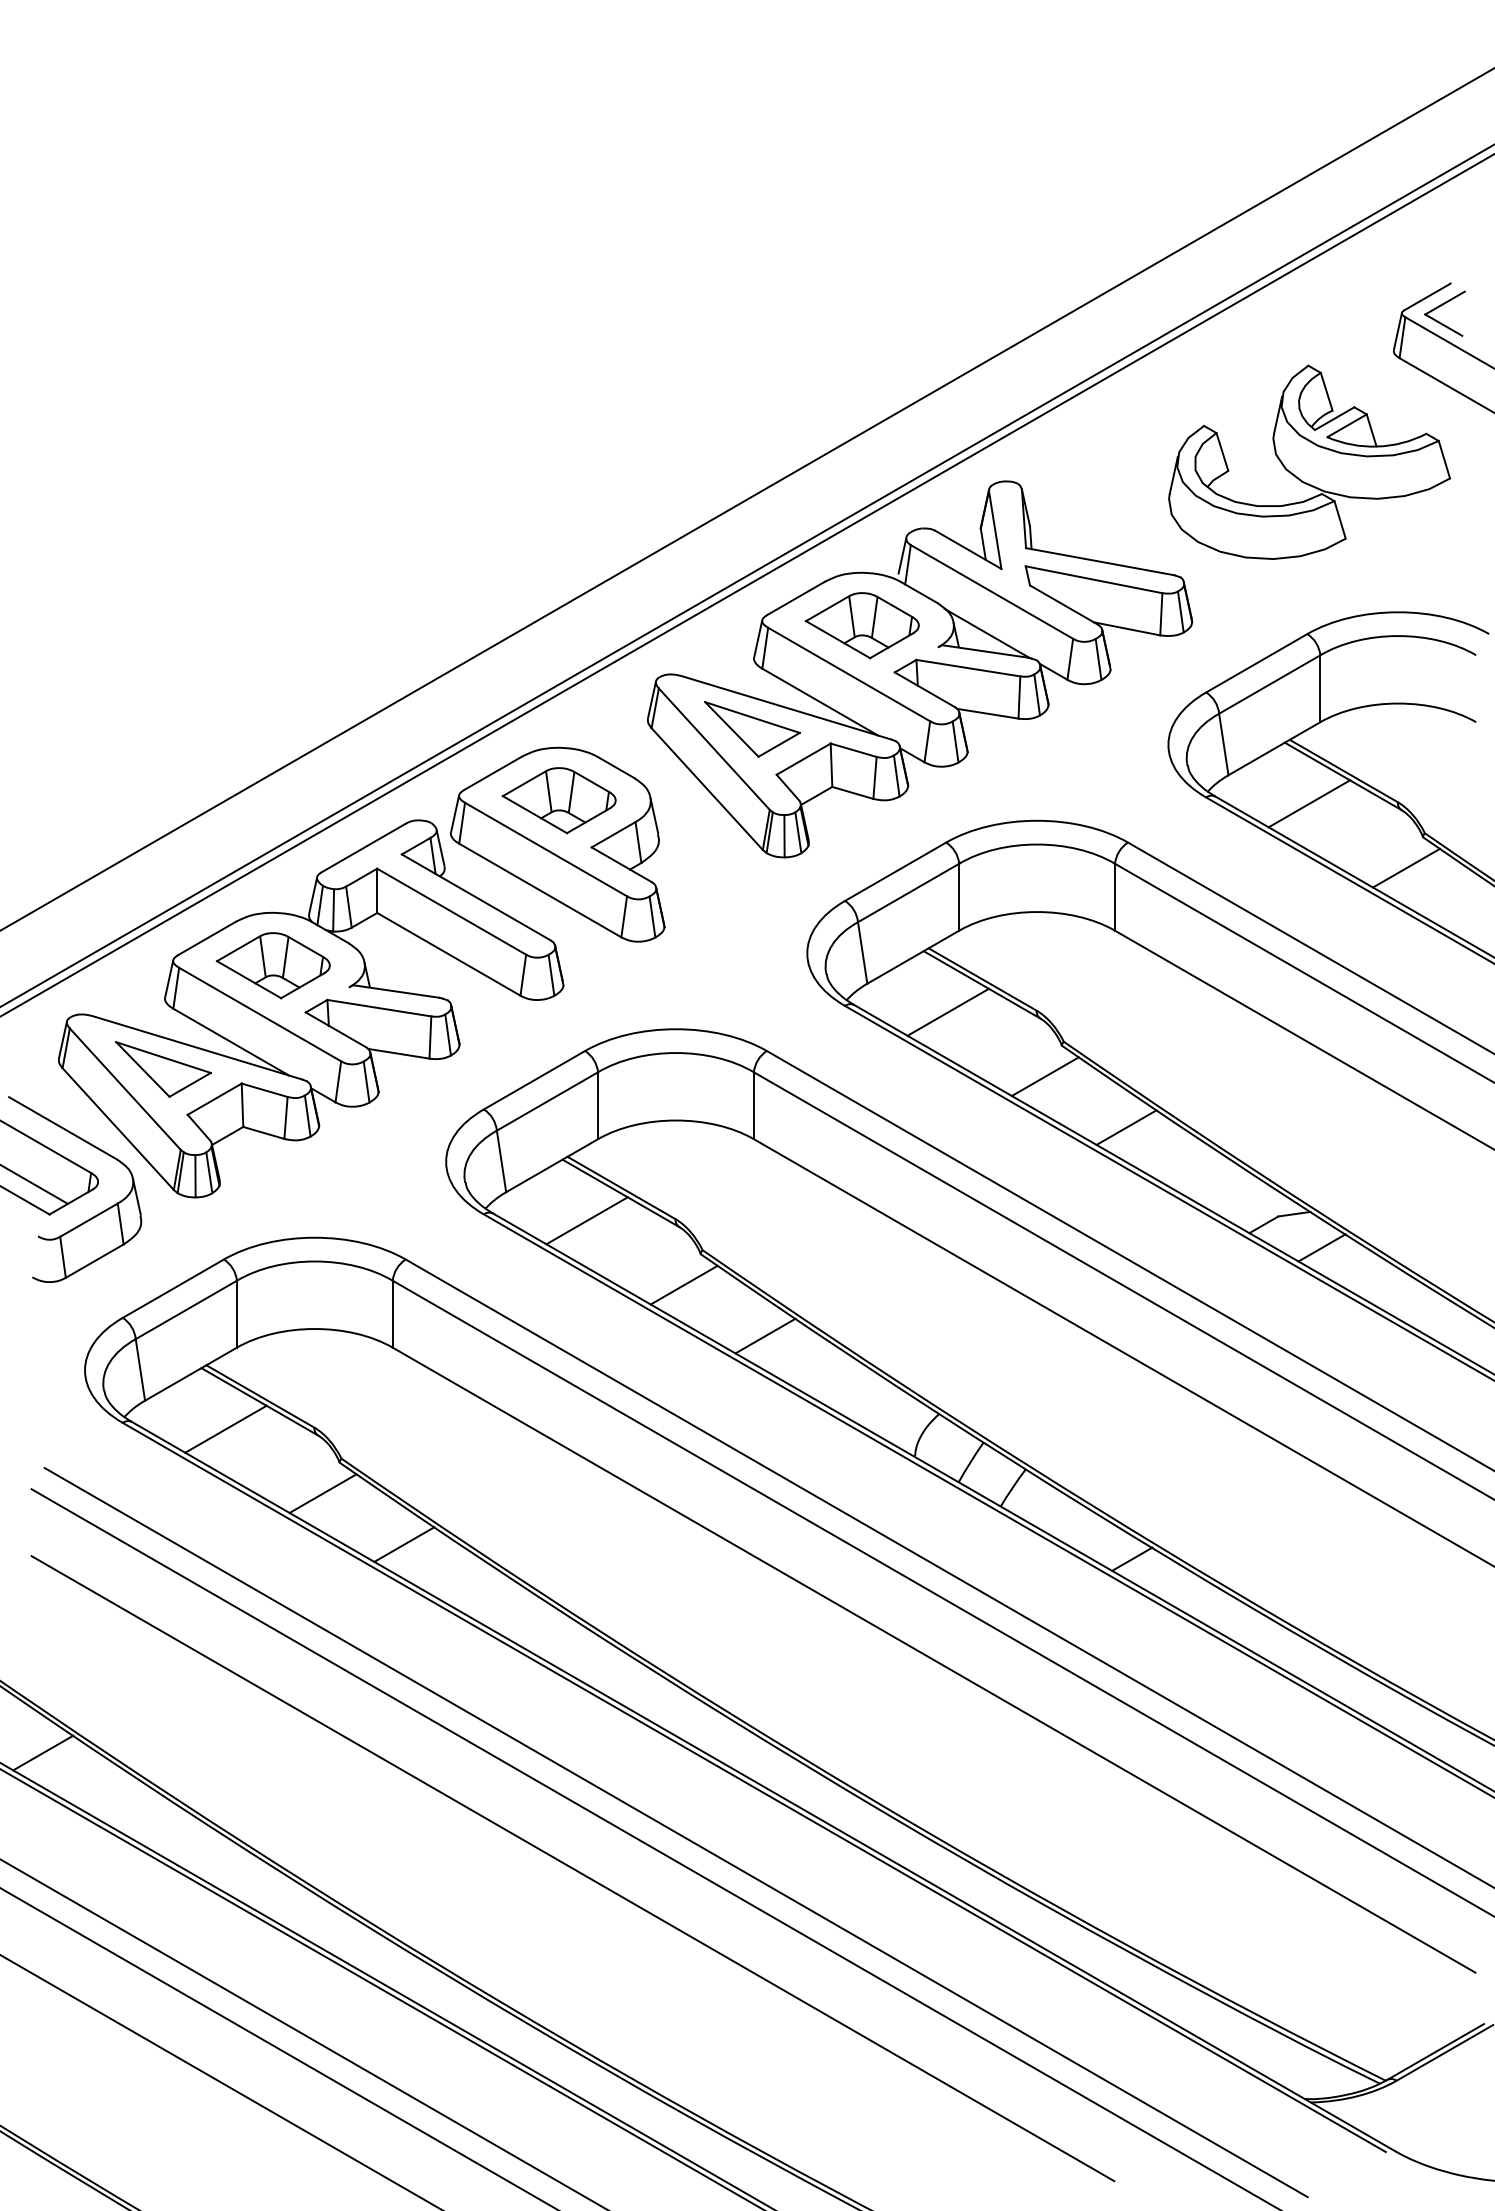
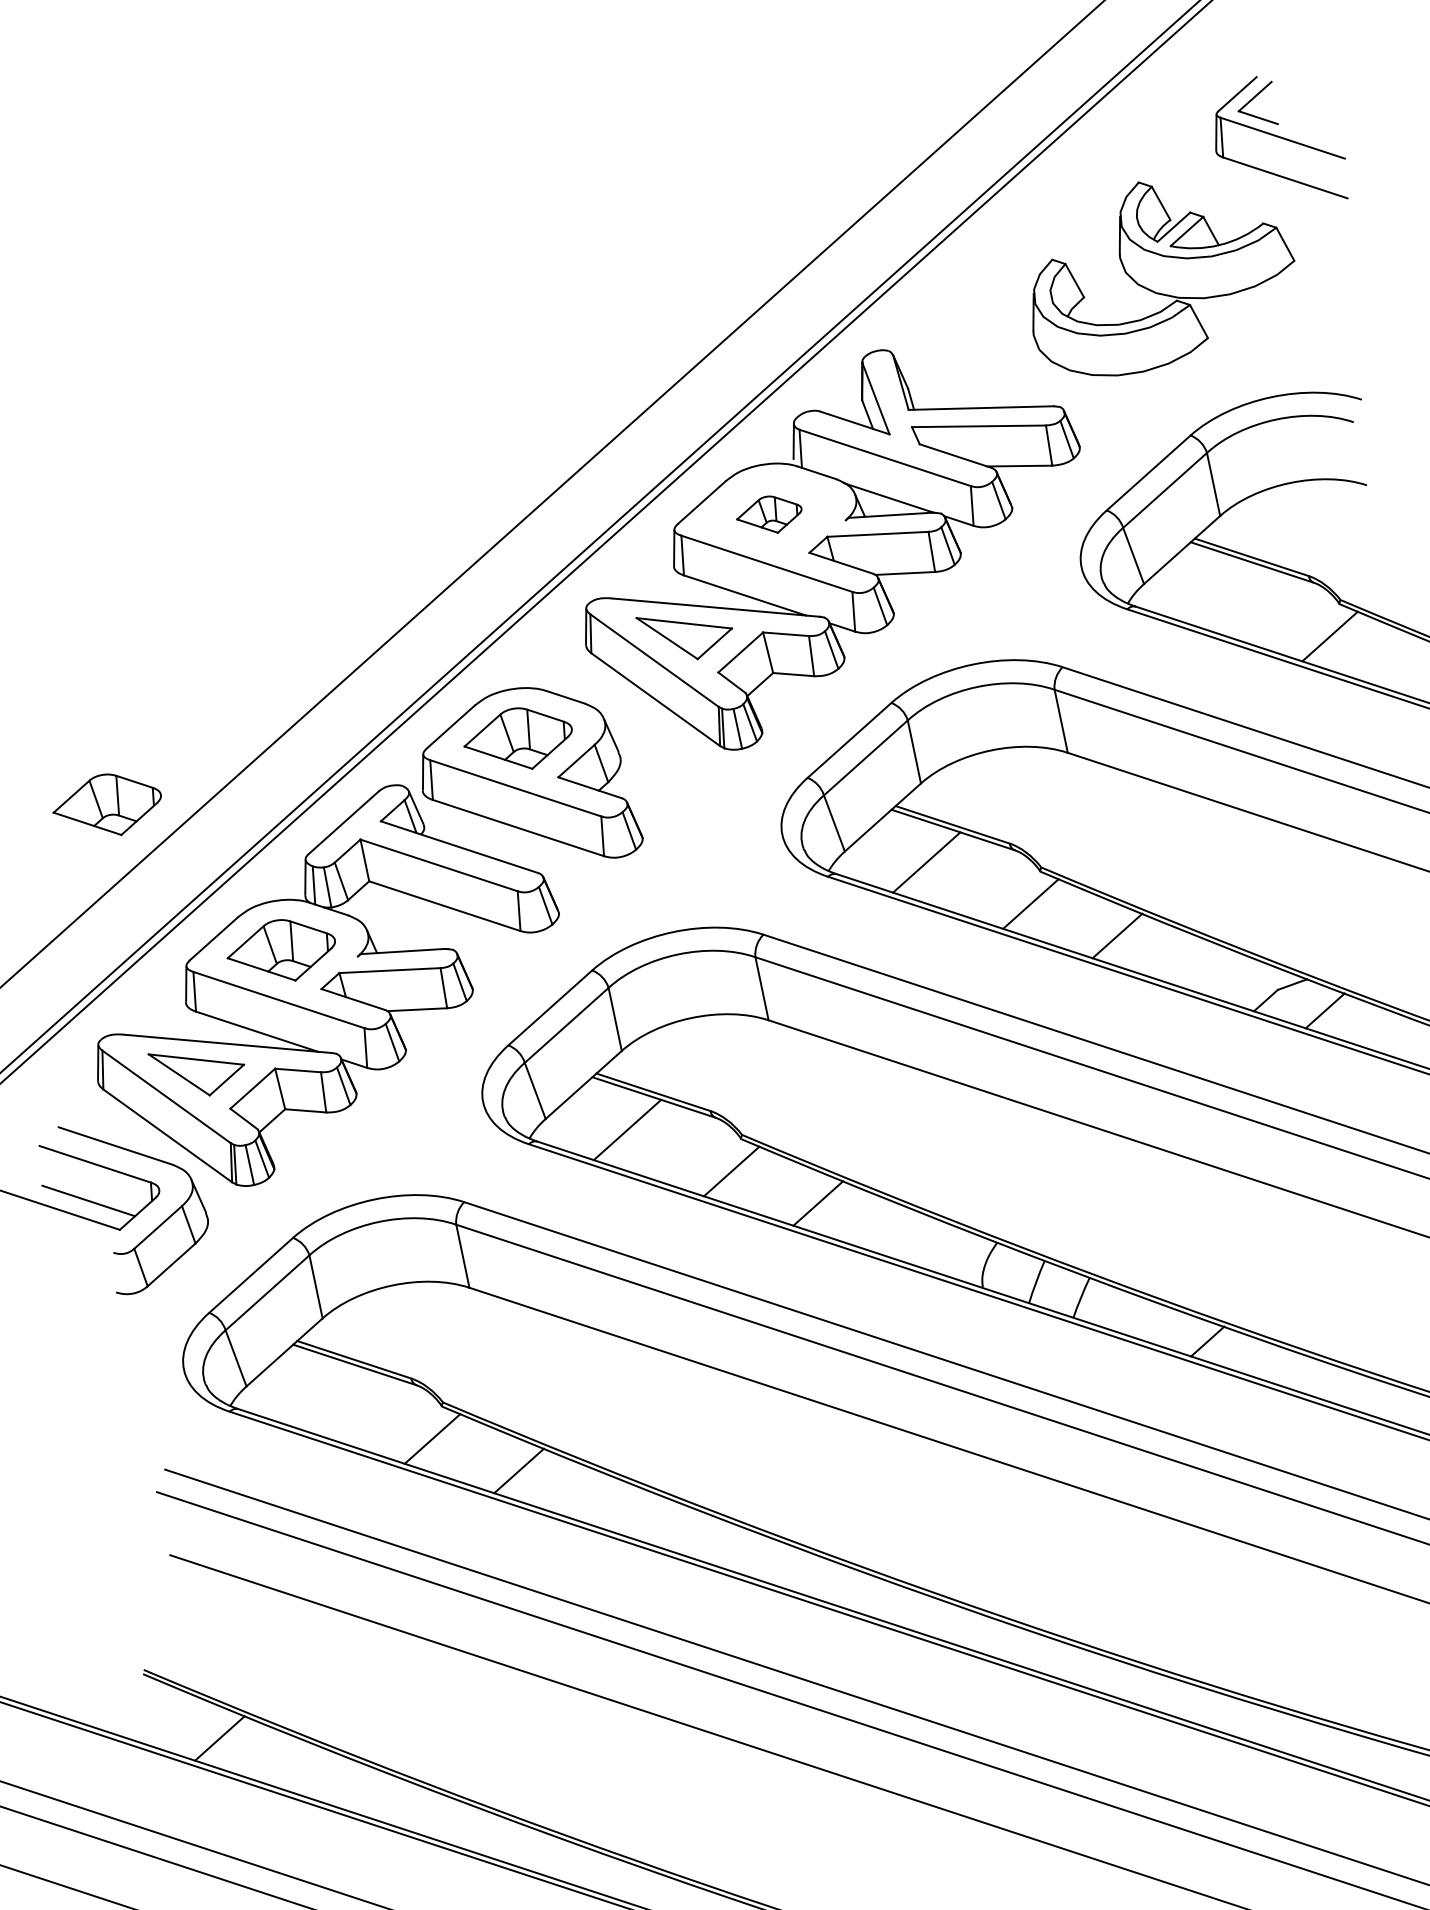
part: (861, 625) -> (768, 515), size x0.6
part: (126, 780) -> (106, 805), added
line: (1309, 803) -> (1225, 594), removed
line: (225, 1428) -> (327, 1396), removed

